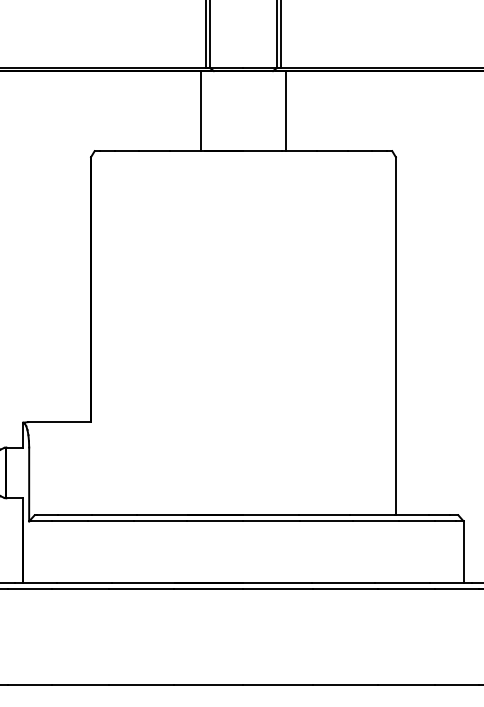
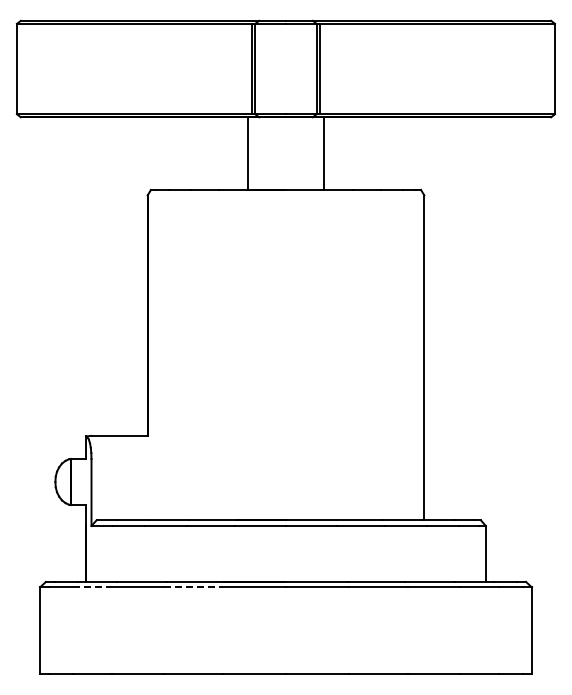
line: (30, 589) -> (92, 587), solid -> dashed
line: (141, 589) -> (193, 587), solid -> dashed

